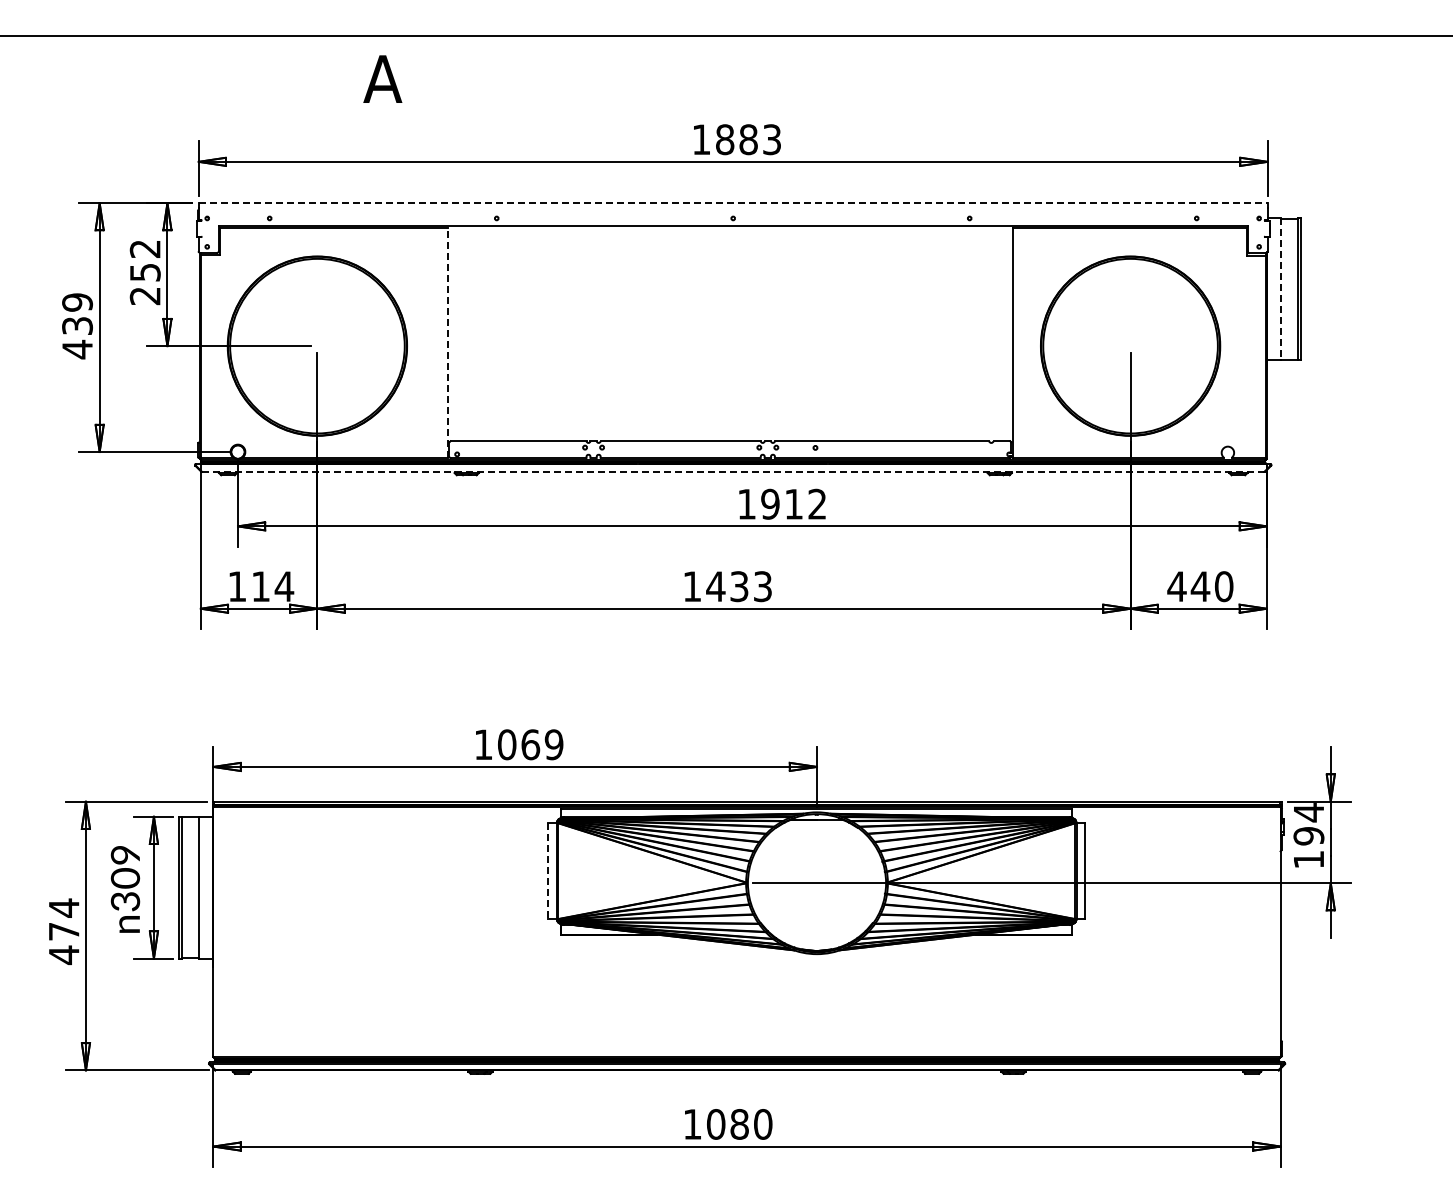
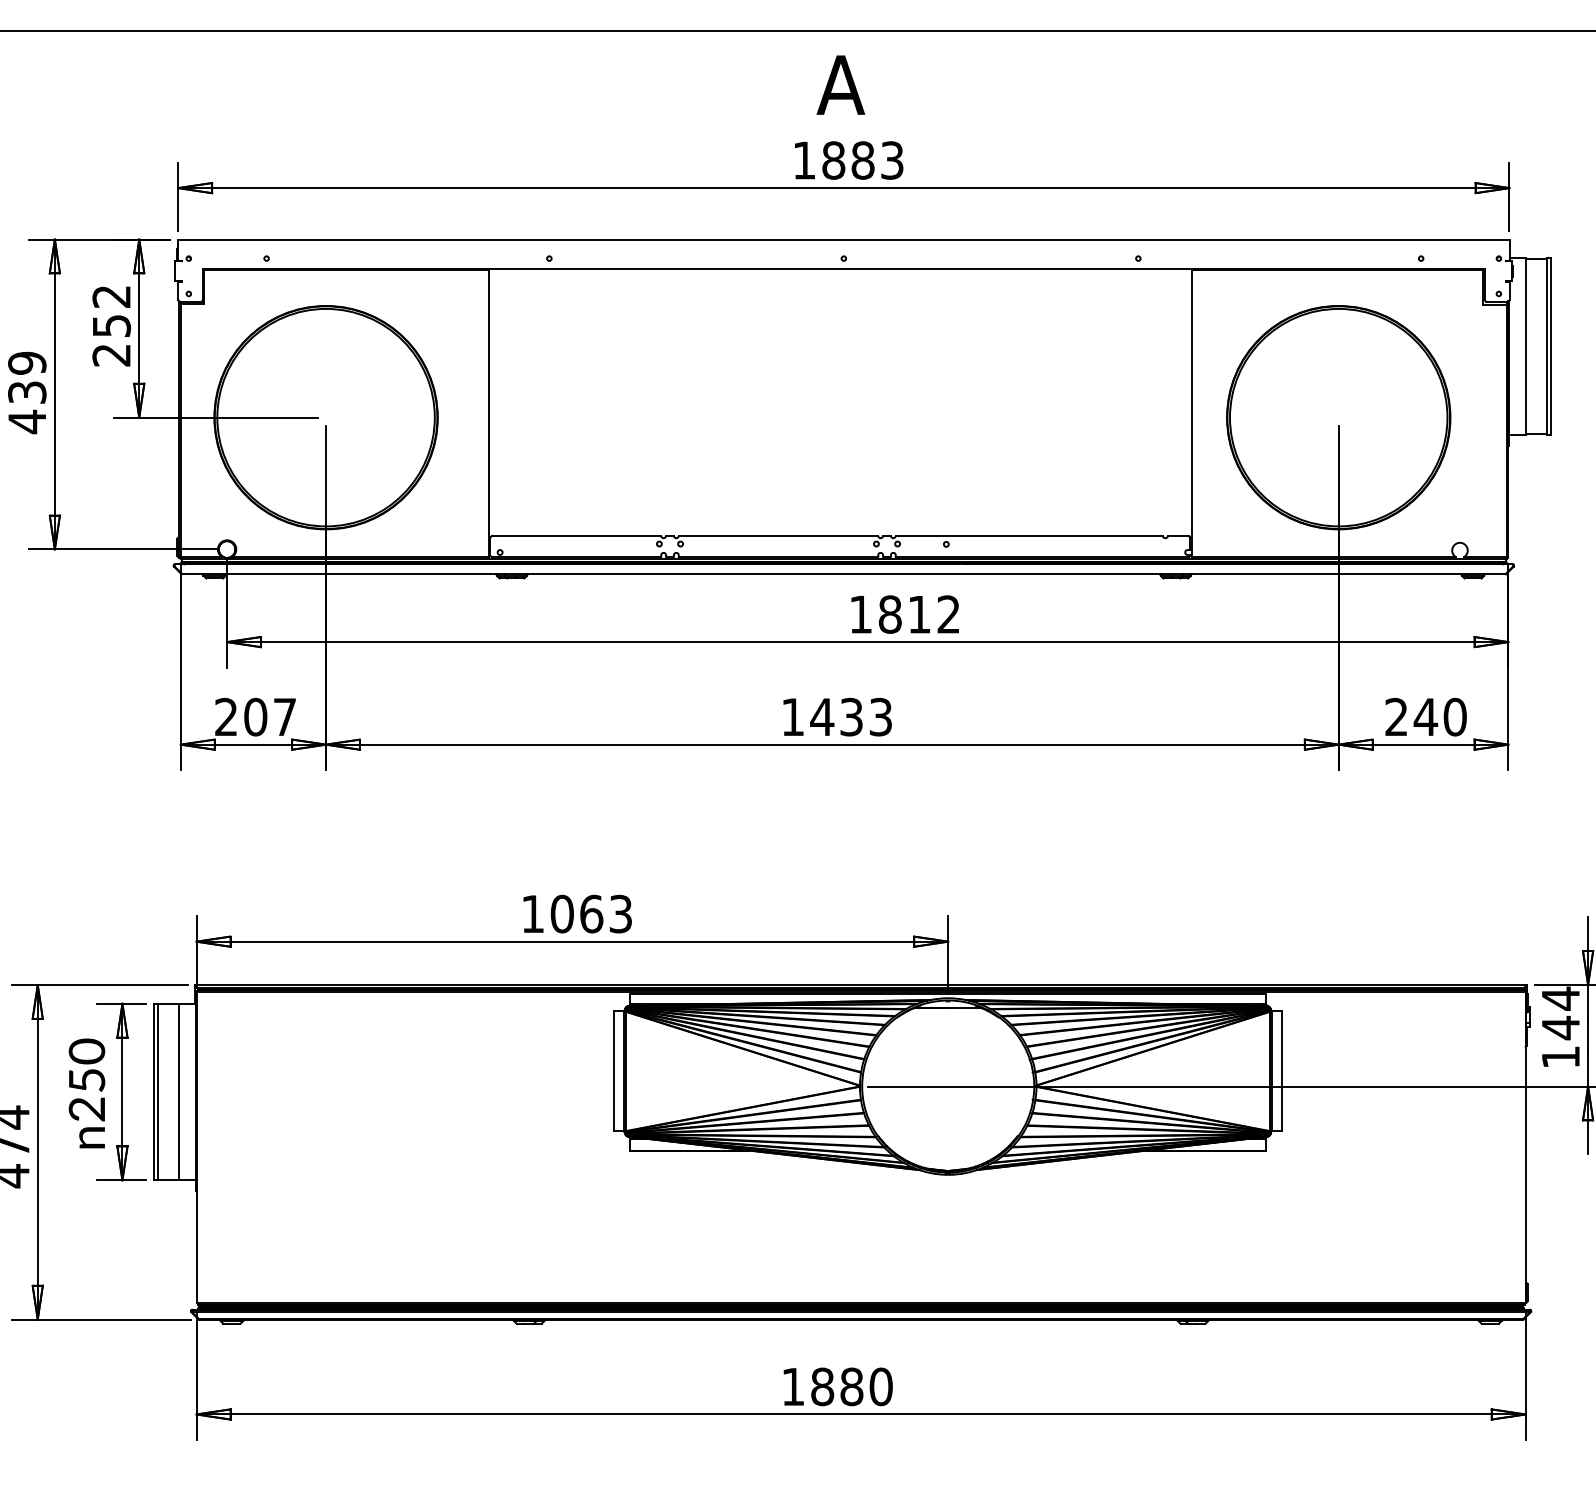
text: (382, 78) -> (840, 84), moved
line: (733, 203) -> (844, 239), dashed -> solid
line: (1280, 289) -> (1525, 347), dashed -> solid
line: (448, 342) -> (489, 413), dashed -> solid
line: (733, 471) -> (844, 573), dashed -> solid
text: (770, 504) -> (890, 614), 1912 -> 1812
text: (261, 586) -> (256, 716), 114 -> 207
text: (1176, 586) -> (1395, 716), 440 -> 240
text: (553, 744) -> (620, 913), 1069 -> 1063
text: (1308, 836) -> (1560, 1028), 194 -> 144
line: (548, 871) -> (613, 1071), dashed -> solid
text: (125, 877) -> (87, 1079), 309 -> 250
text: (716, 1124) -> (823, 1386), 1080 -> 1880

